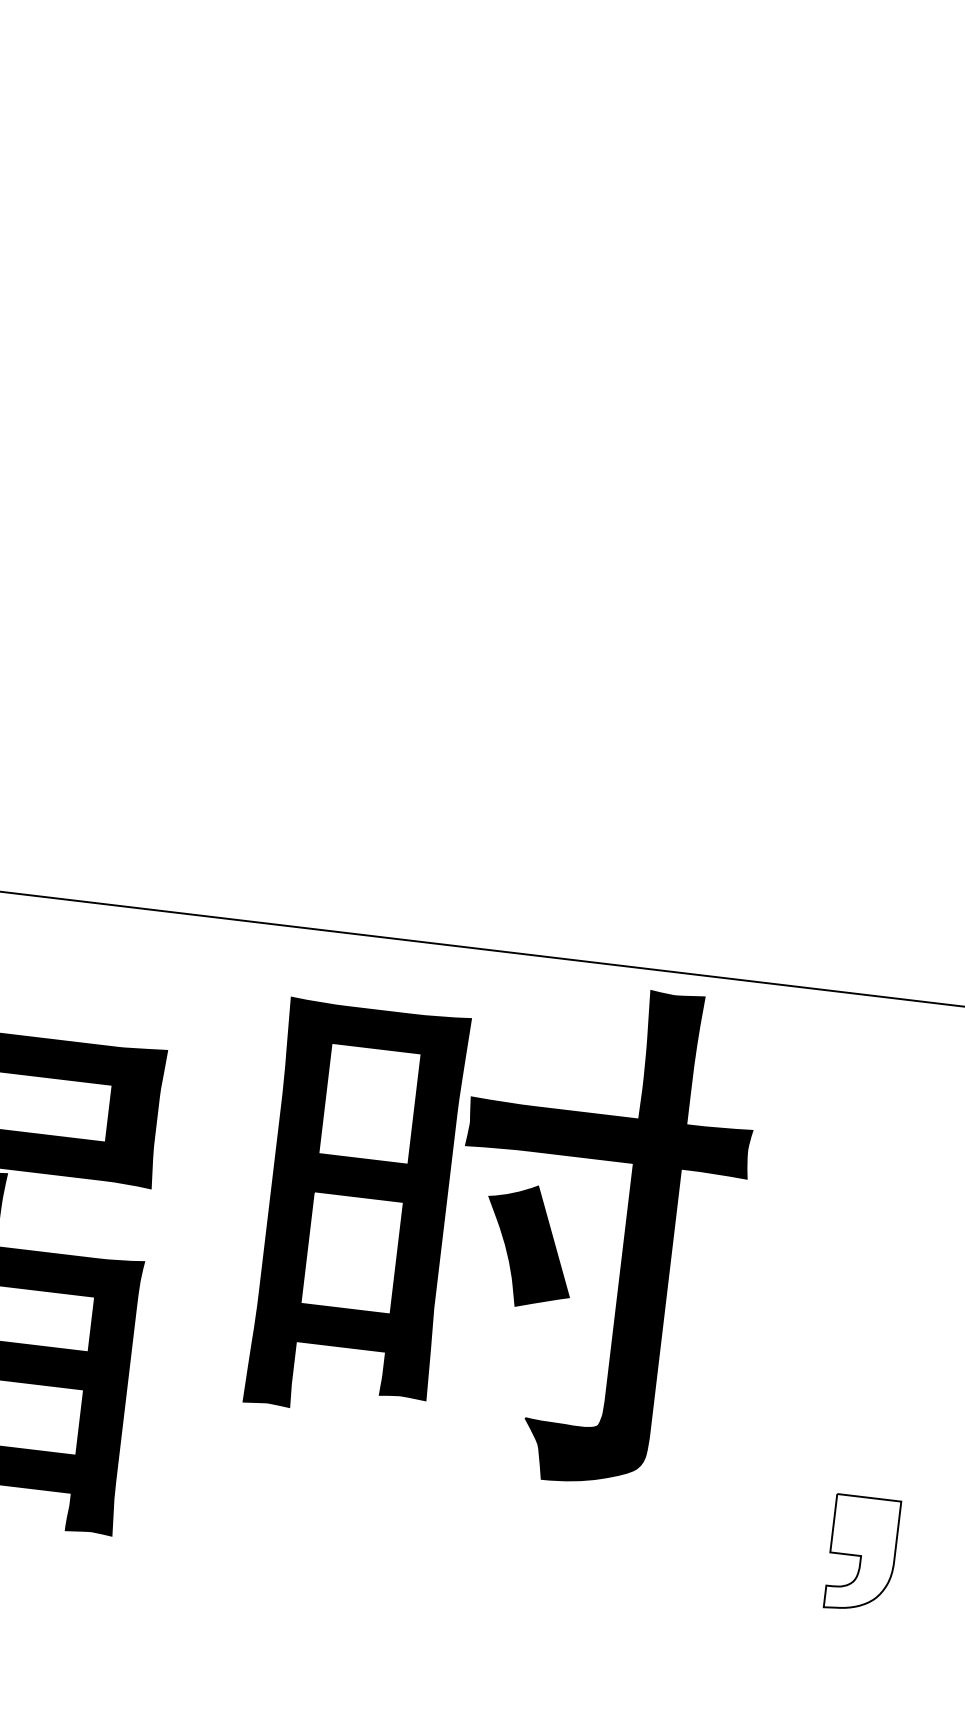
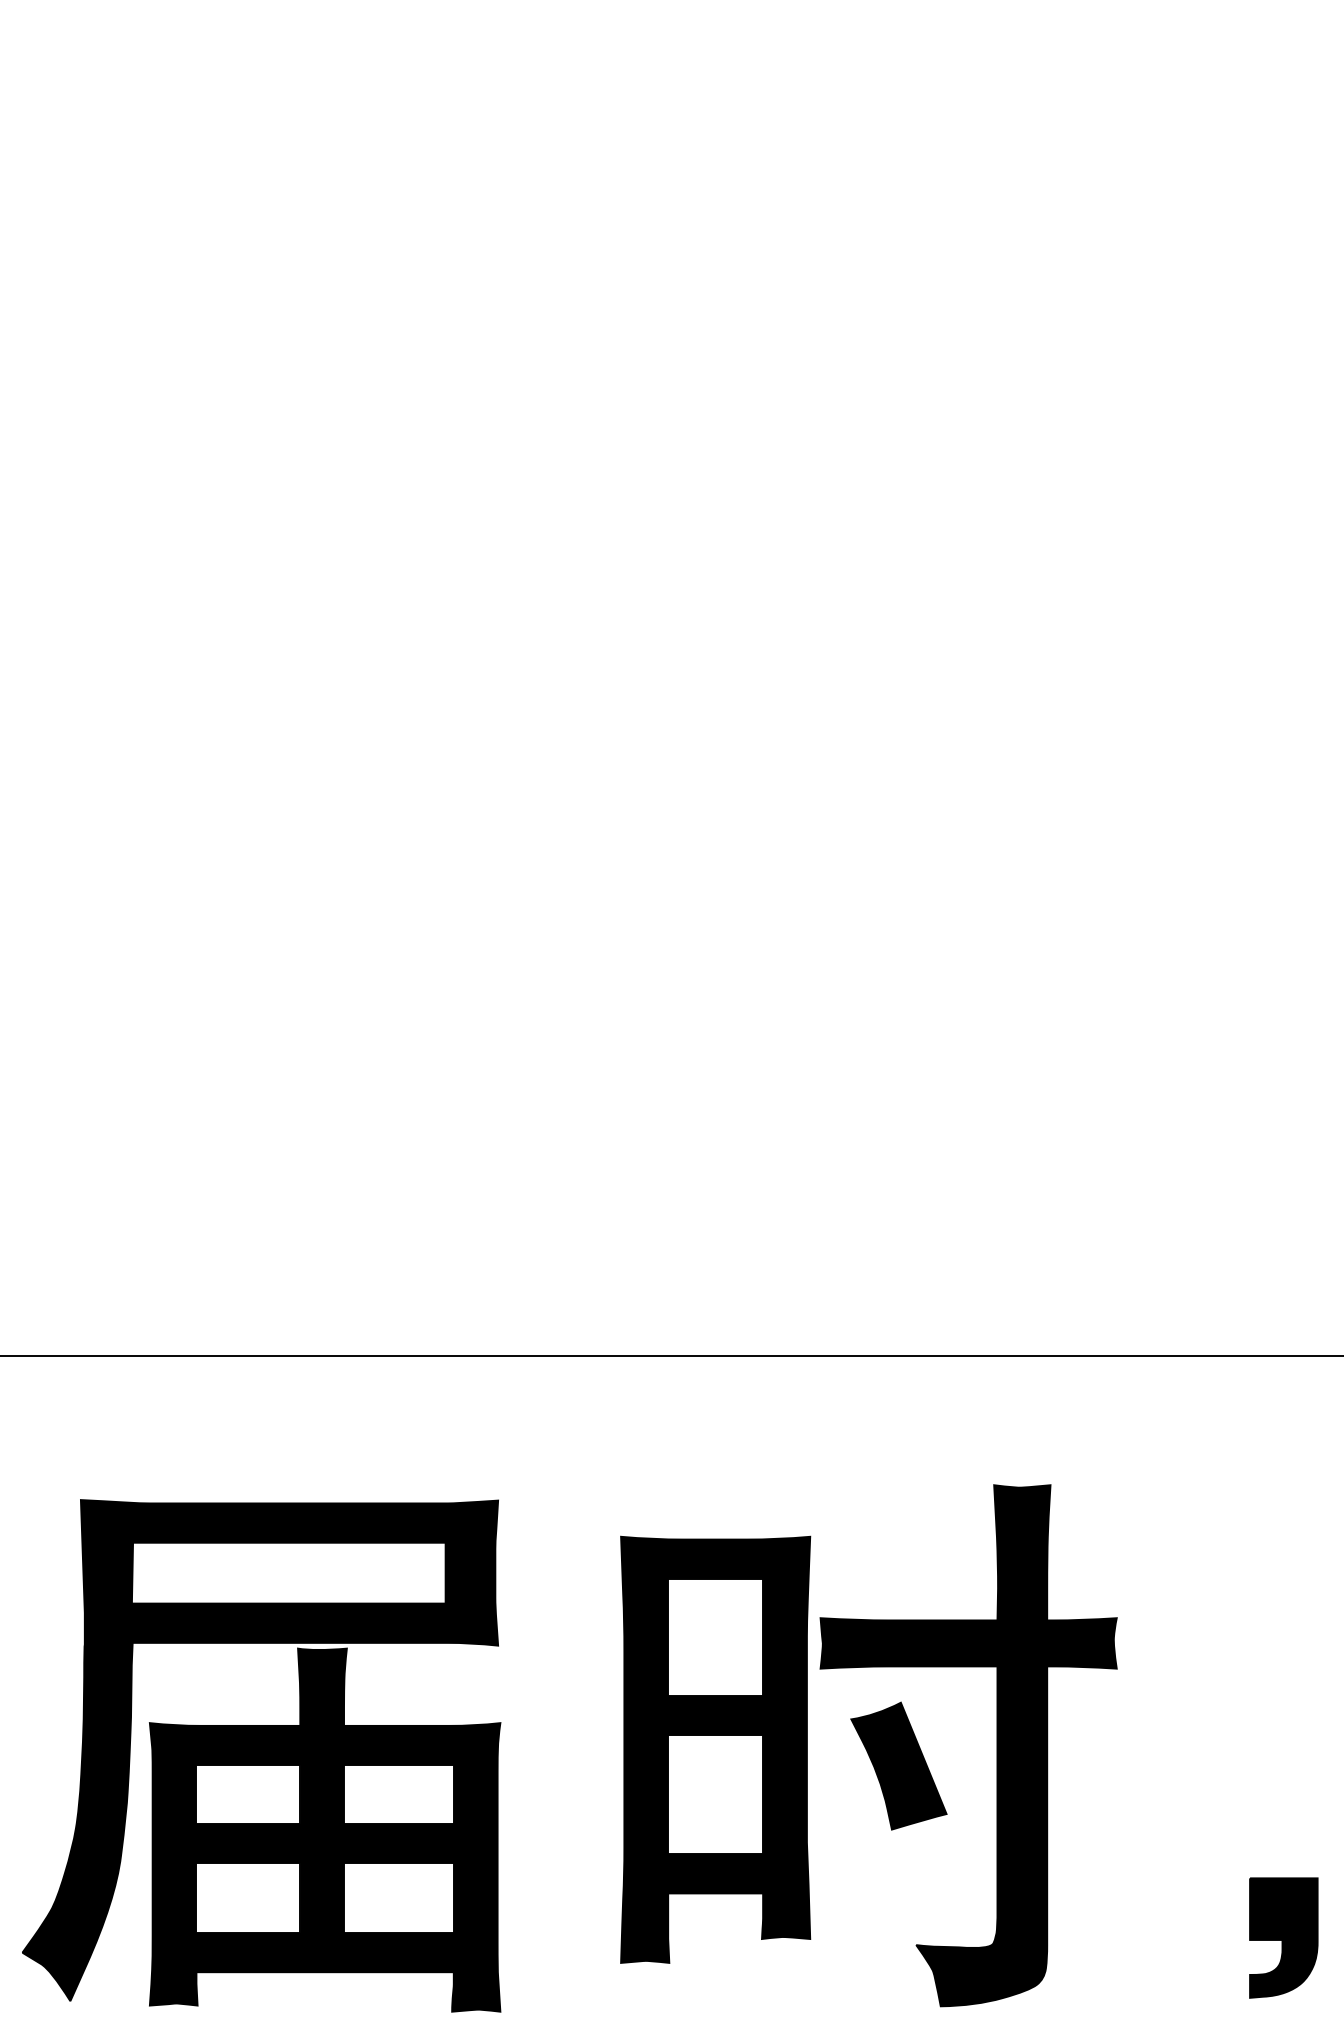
part: (502, 1223) -> (868, 1745), moved
fill: (862, 1553) -> (1283, 1937), added

